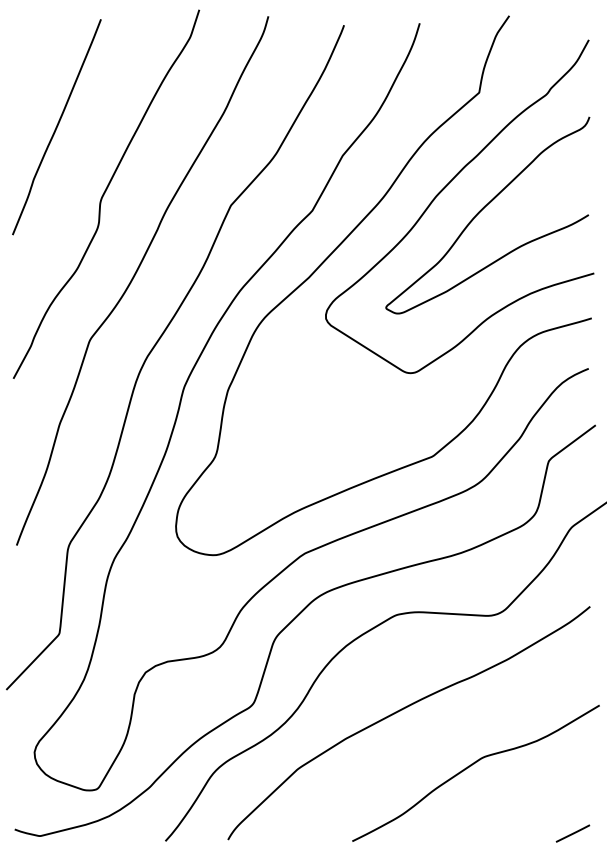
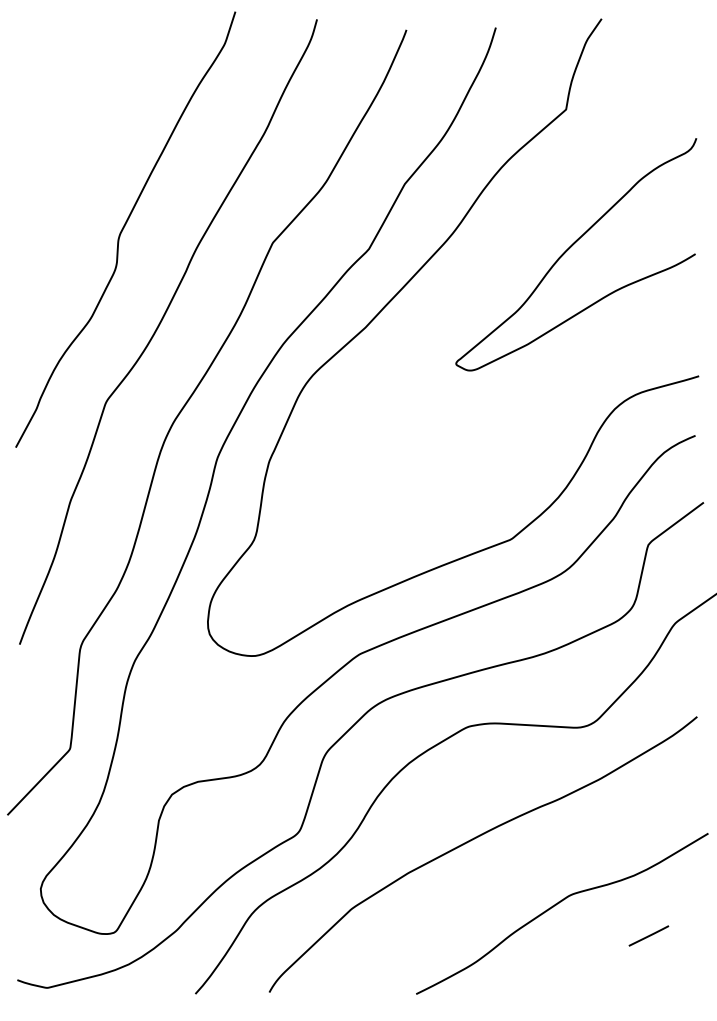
curve: (56, 126) -> (66, 149), removed
curve: (443, 190) -> (523, 225), removed
line: (572, 833) -> (648, 935), moved

